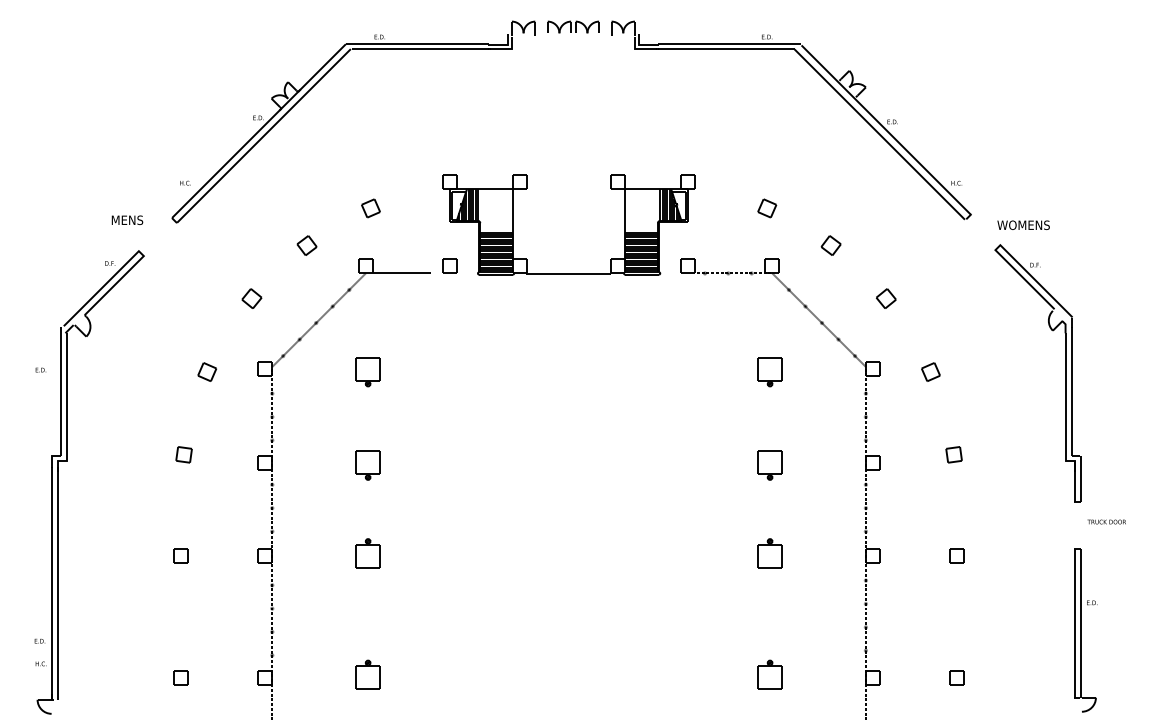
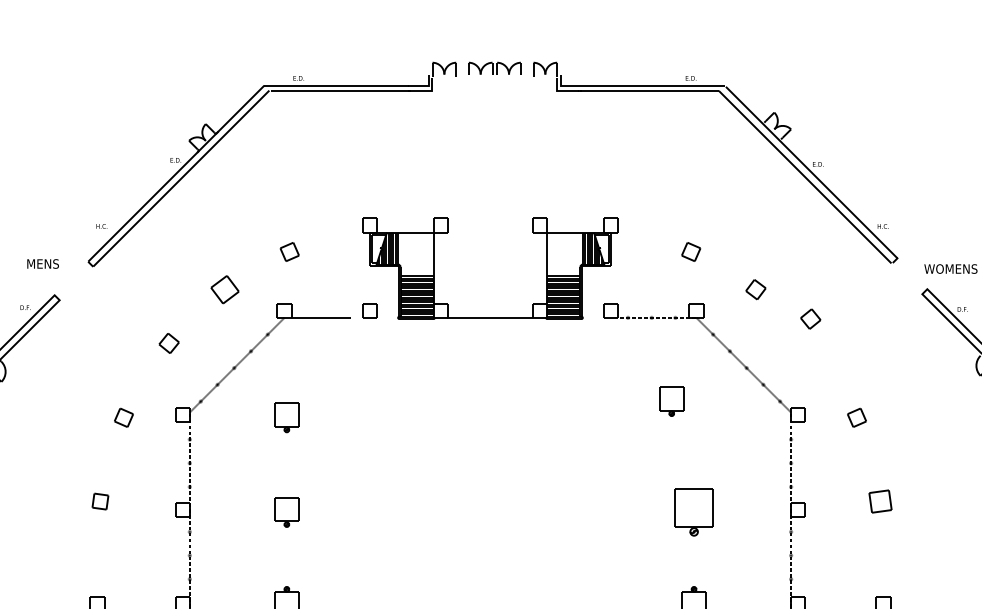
part: (306, 245) -> (224, 289), size x1.4
part: (886, 298) -> (810, 318), moved
part: (769, 372) -> (671, 401), moved
part: (953, 454) -> (879, 501), size x1.4
part: (769, 465) -> (693, 512), size x1.6

